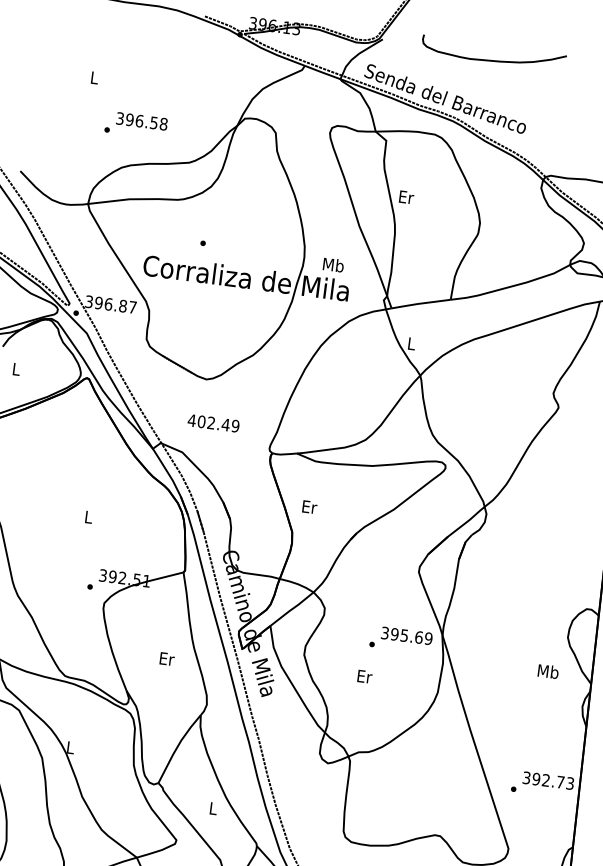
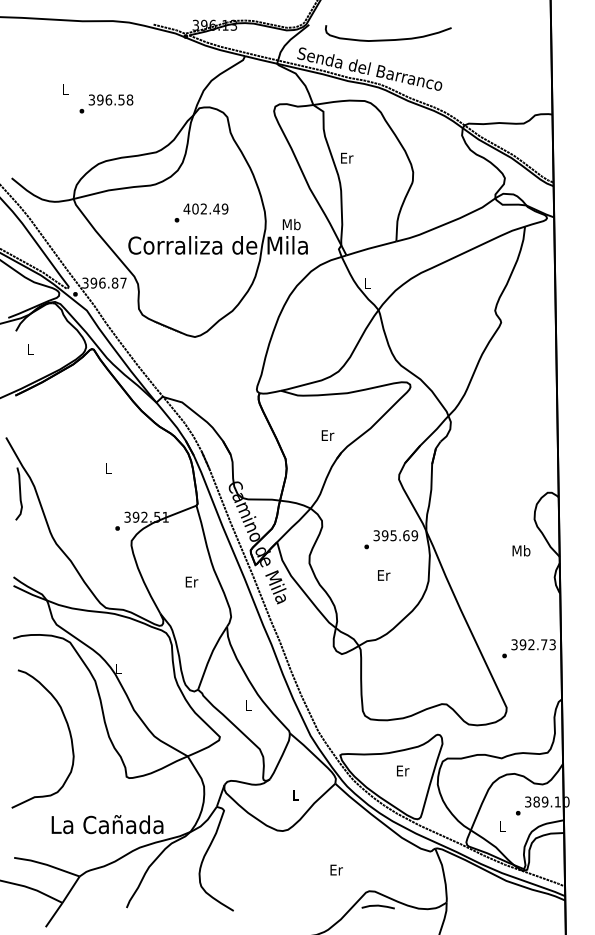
curve: (493, 60) -> (388, 39), moved
text: (136, 124) -> (106, 103), moved
text: (213, 422) -> (205, 208), moved
text: (309, 507) -> (327, 435), moved
text: (365, 676) -> (384, 575), moved

